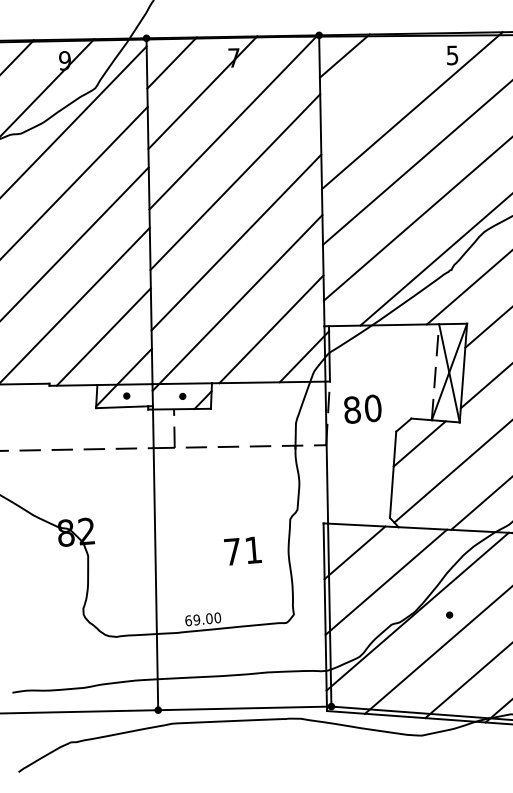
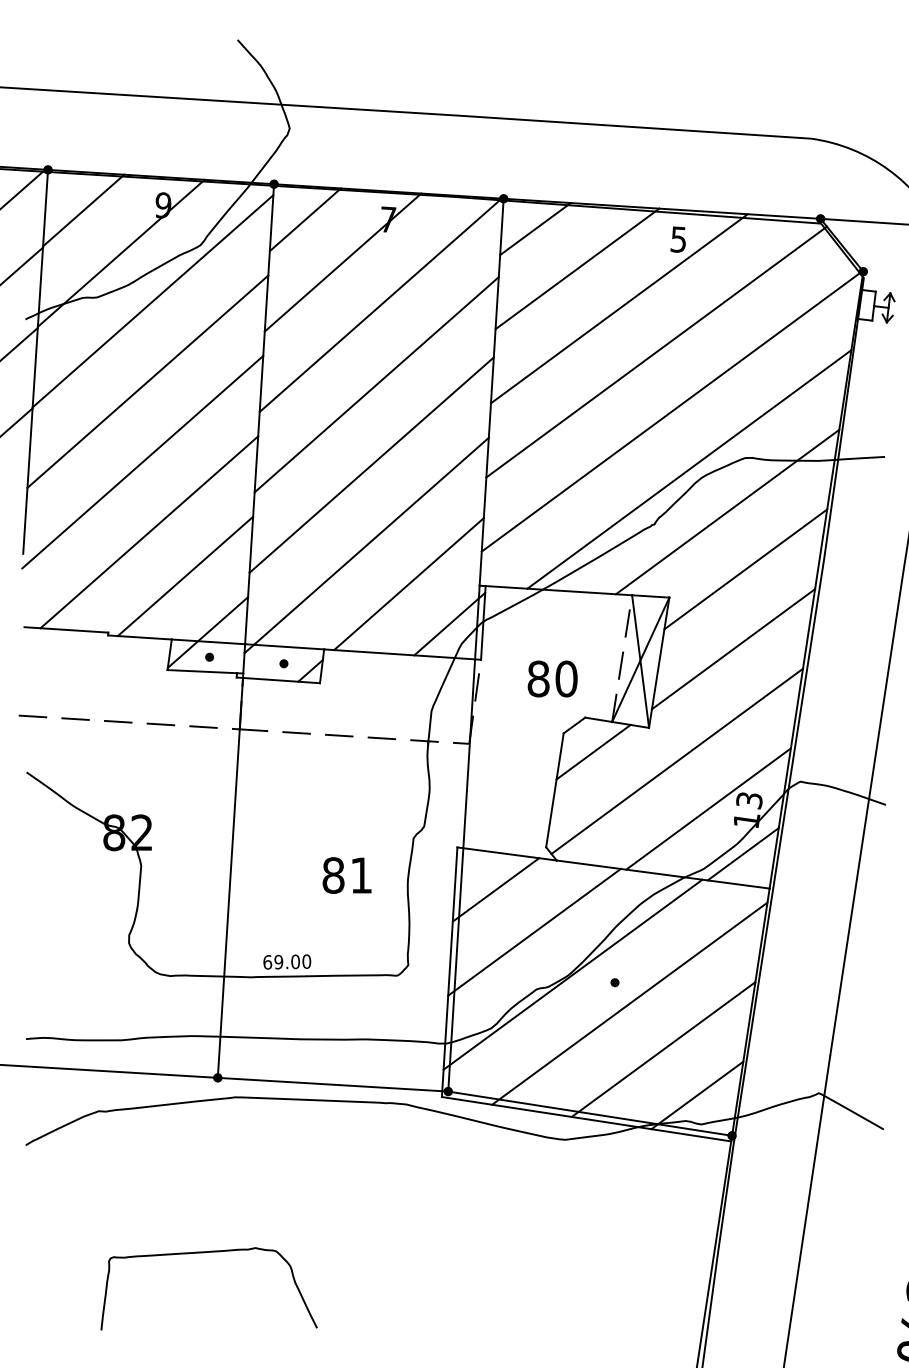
line: (378, 83) -> (577, 268), added
text: (362, 408) -> (552, 678), moved
line: (174, 428) -> (241, 703), moved
text: (232, 551) -> (333, 875), 71 -> 81

